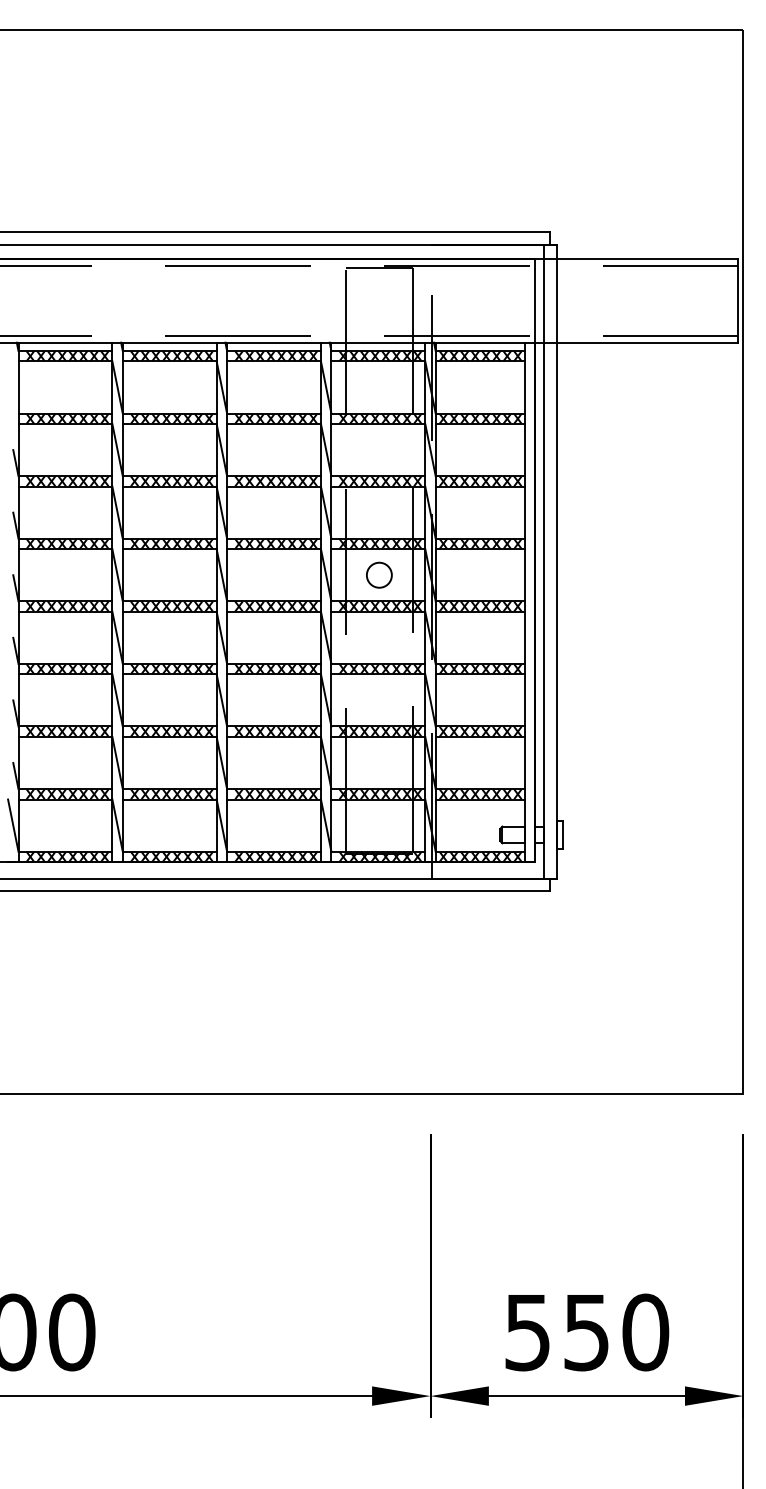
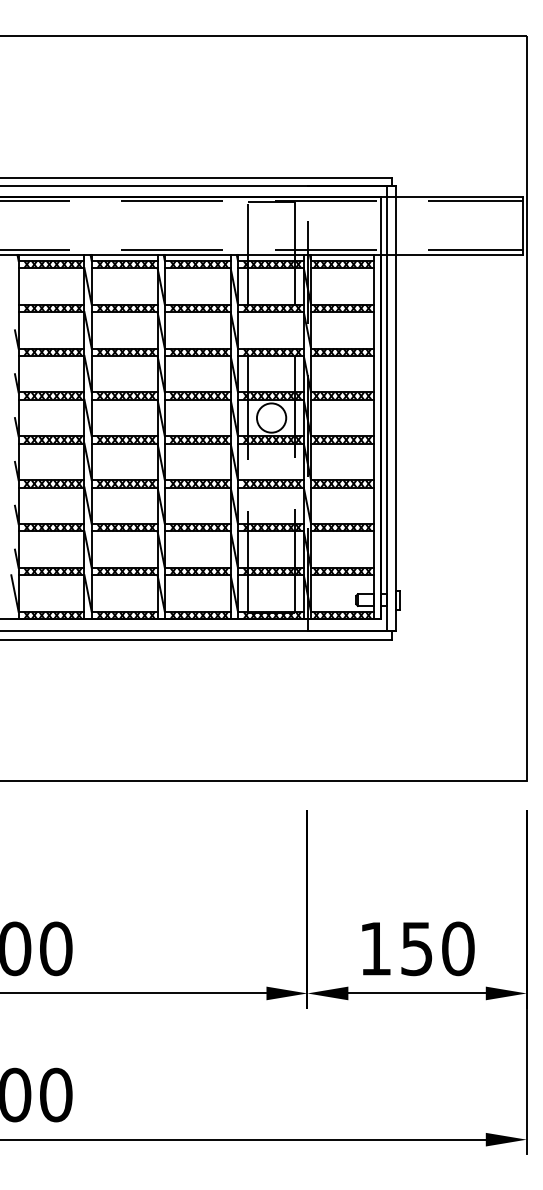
circle: (379, 574) -> (271, 417), size x1.67
text: (527, 1333) -> (375, 949), 550 -> 150

